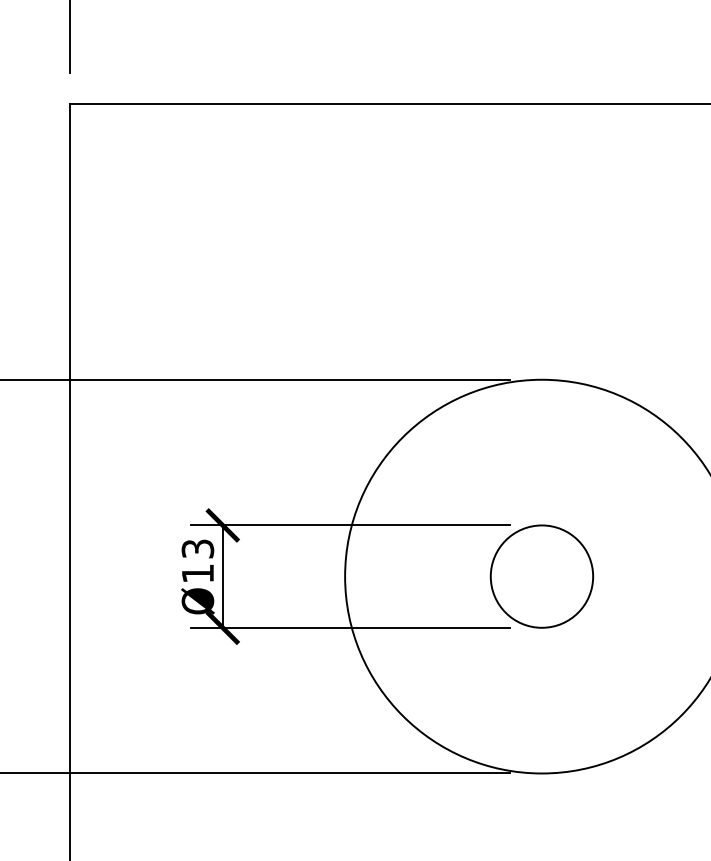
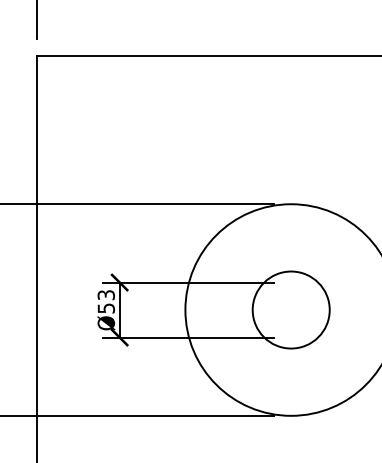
text: (198, 573) -> (106, 308), Ø13 -> Ø53
circle: (540, 575) -> (290, 309), size x1.4

